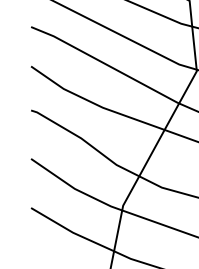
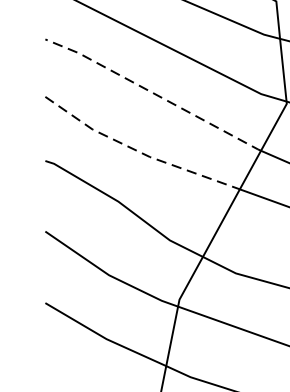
line: (105, 64) -> (153, 94), solid -> dashed
line: (94, 103) -> (137, 150), solid -> dashed

